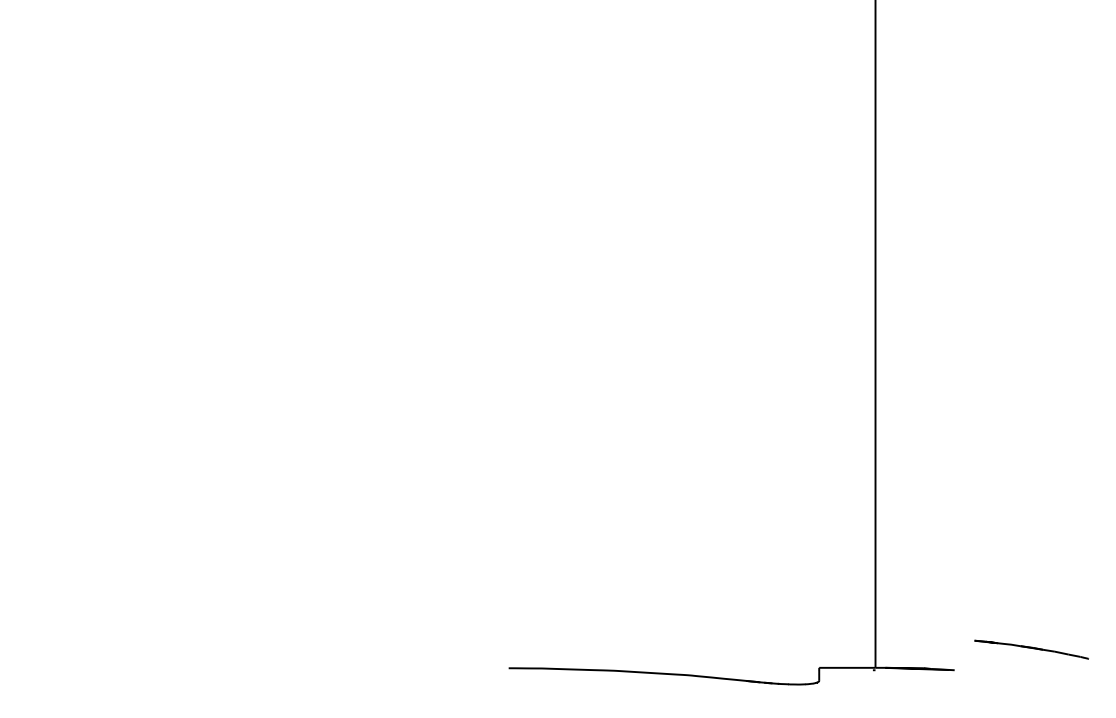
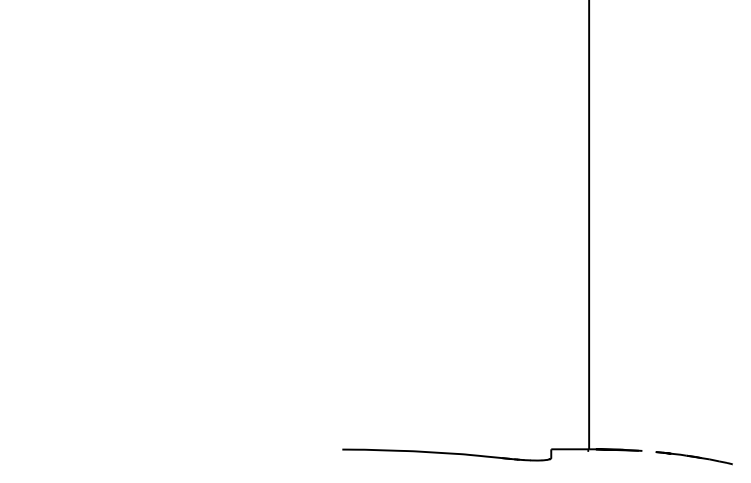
part: (1030, 650) -> (693, 458), moved

